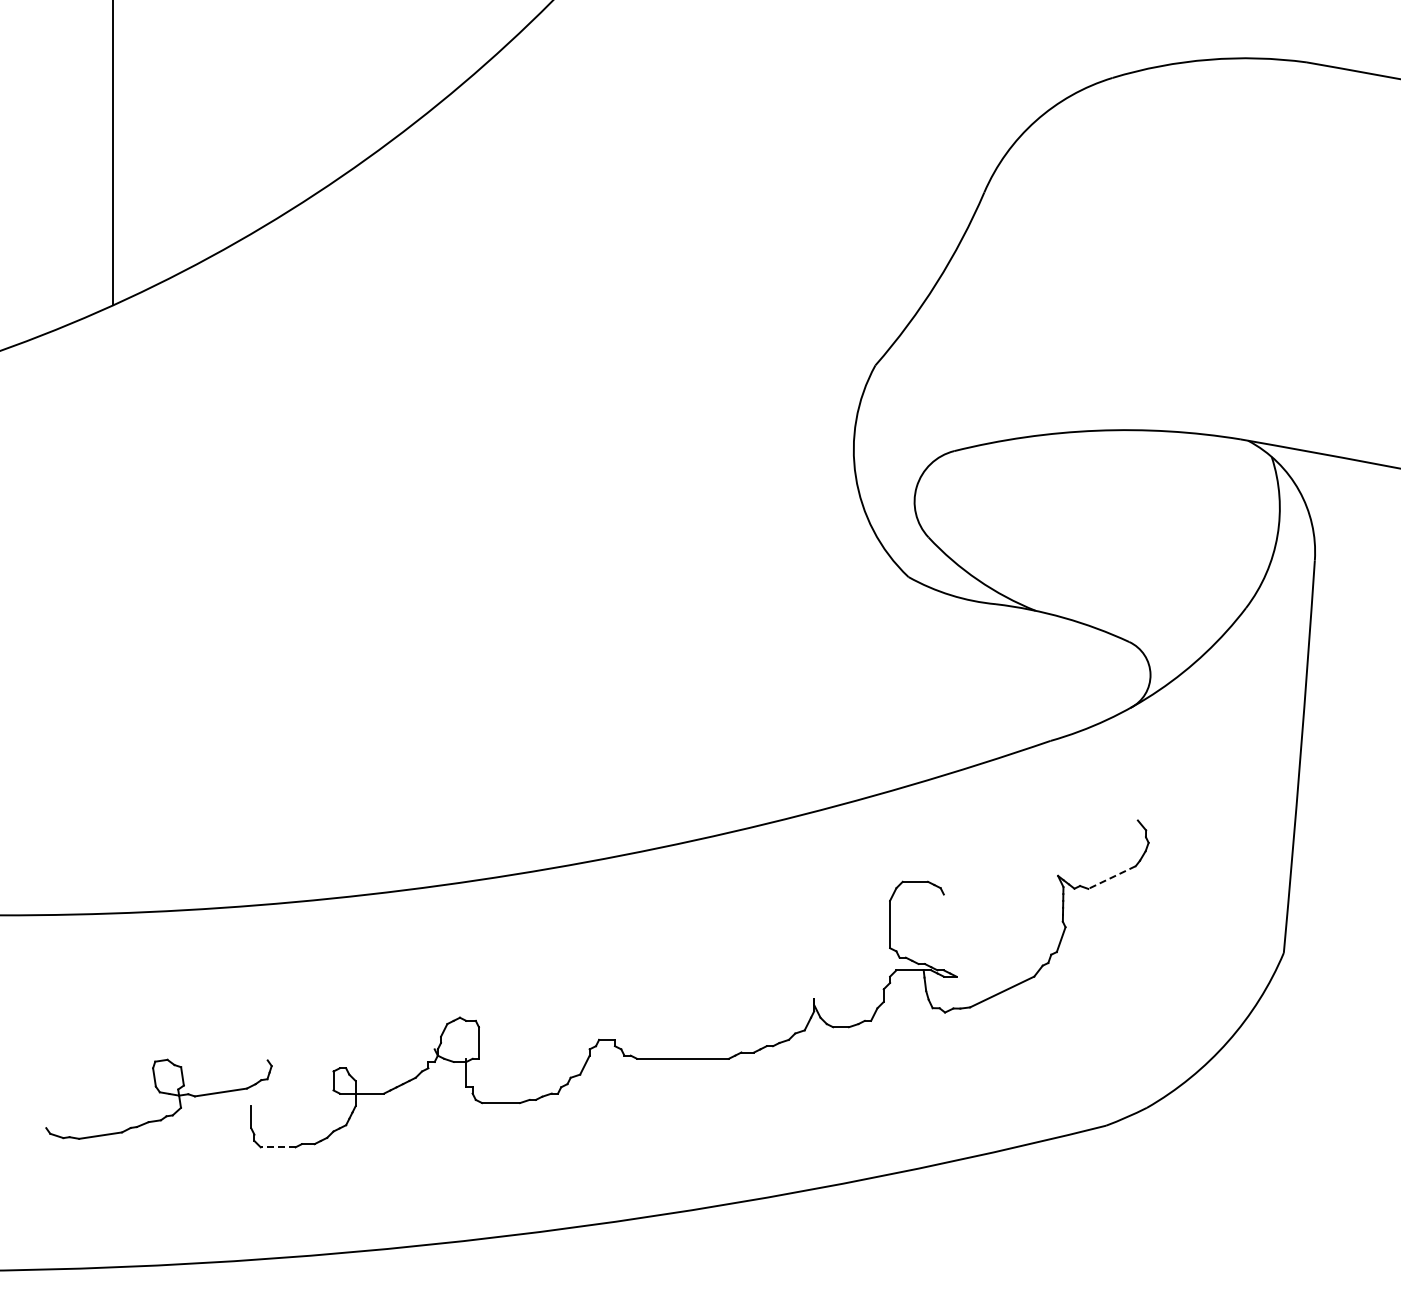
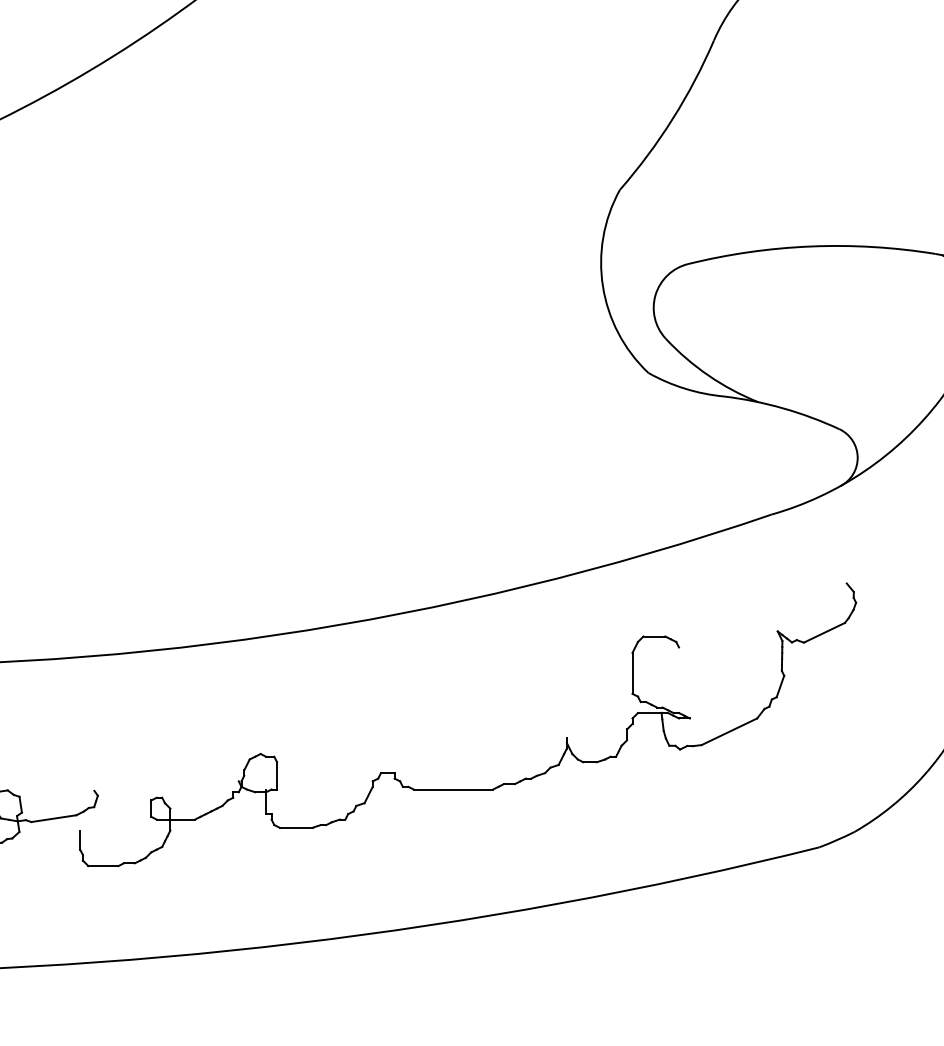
line: (1111, 877) -> (823, 632), dashed -> solid
line: (277, 1147) -> (102, 866), dashed -> solid

